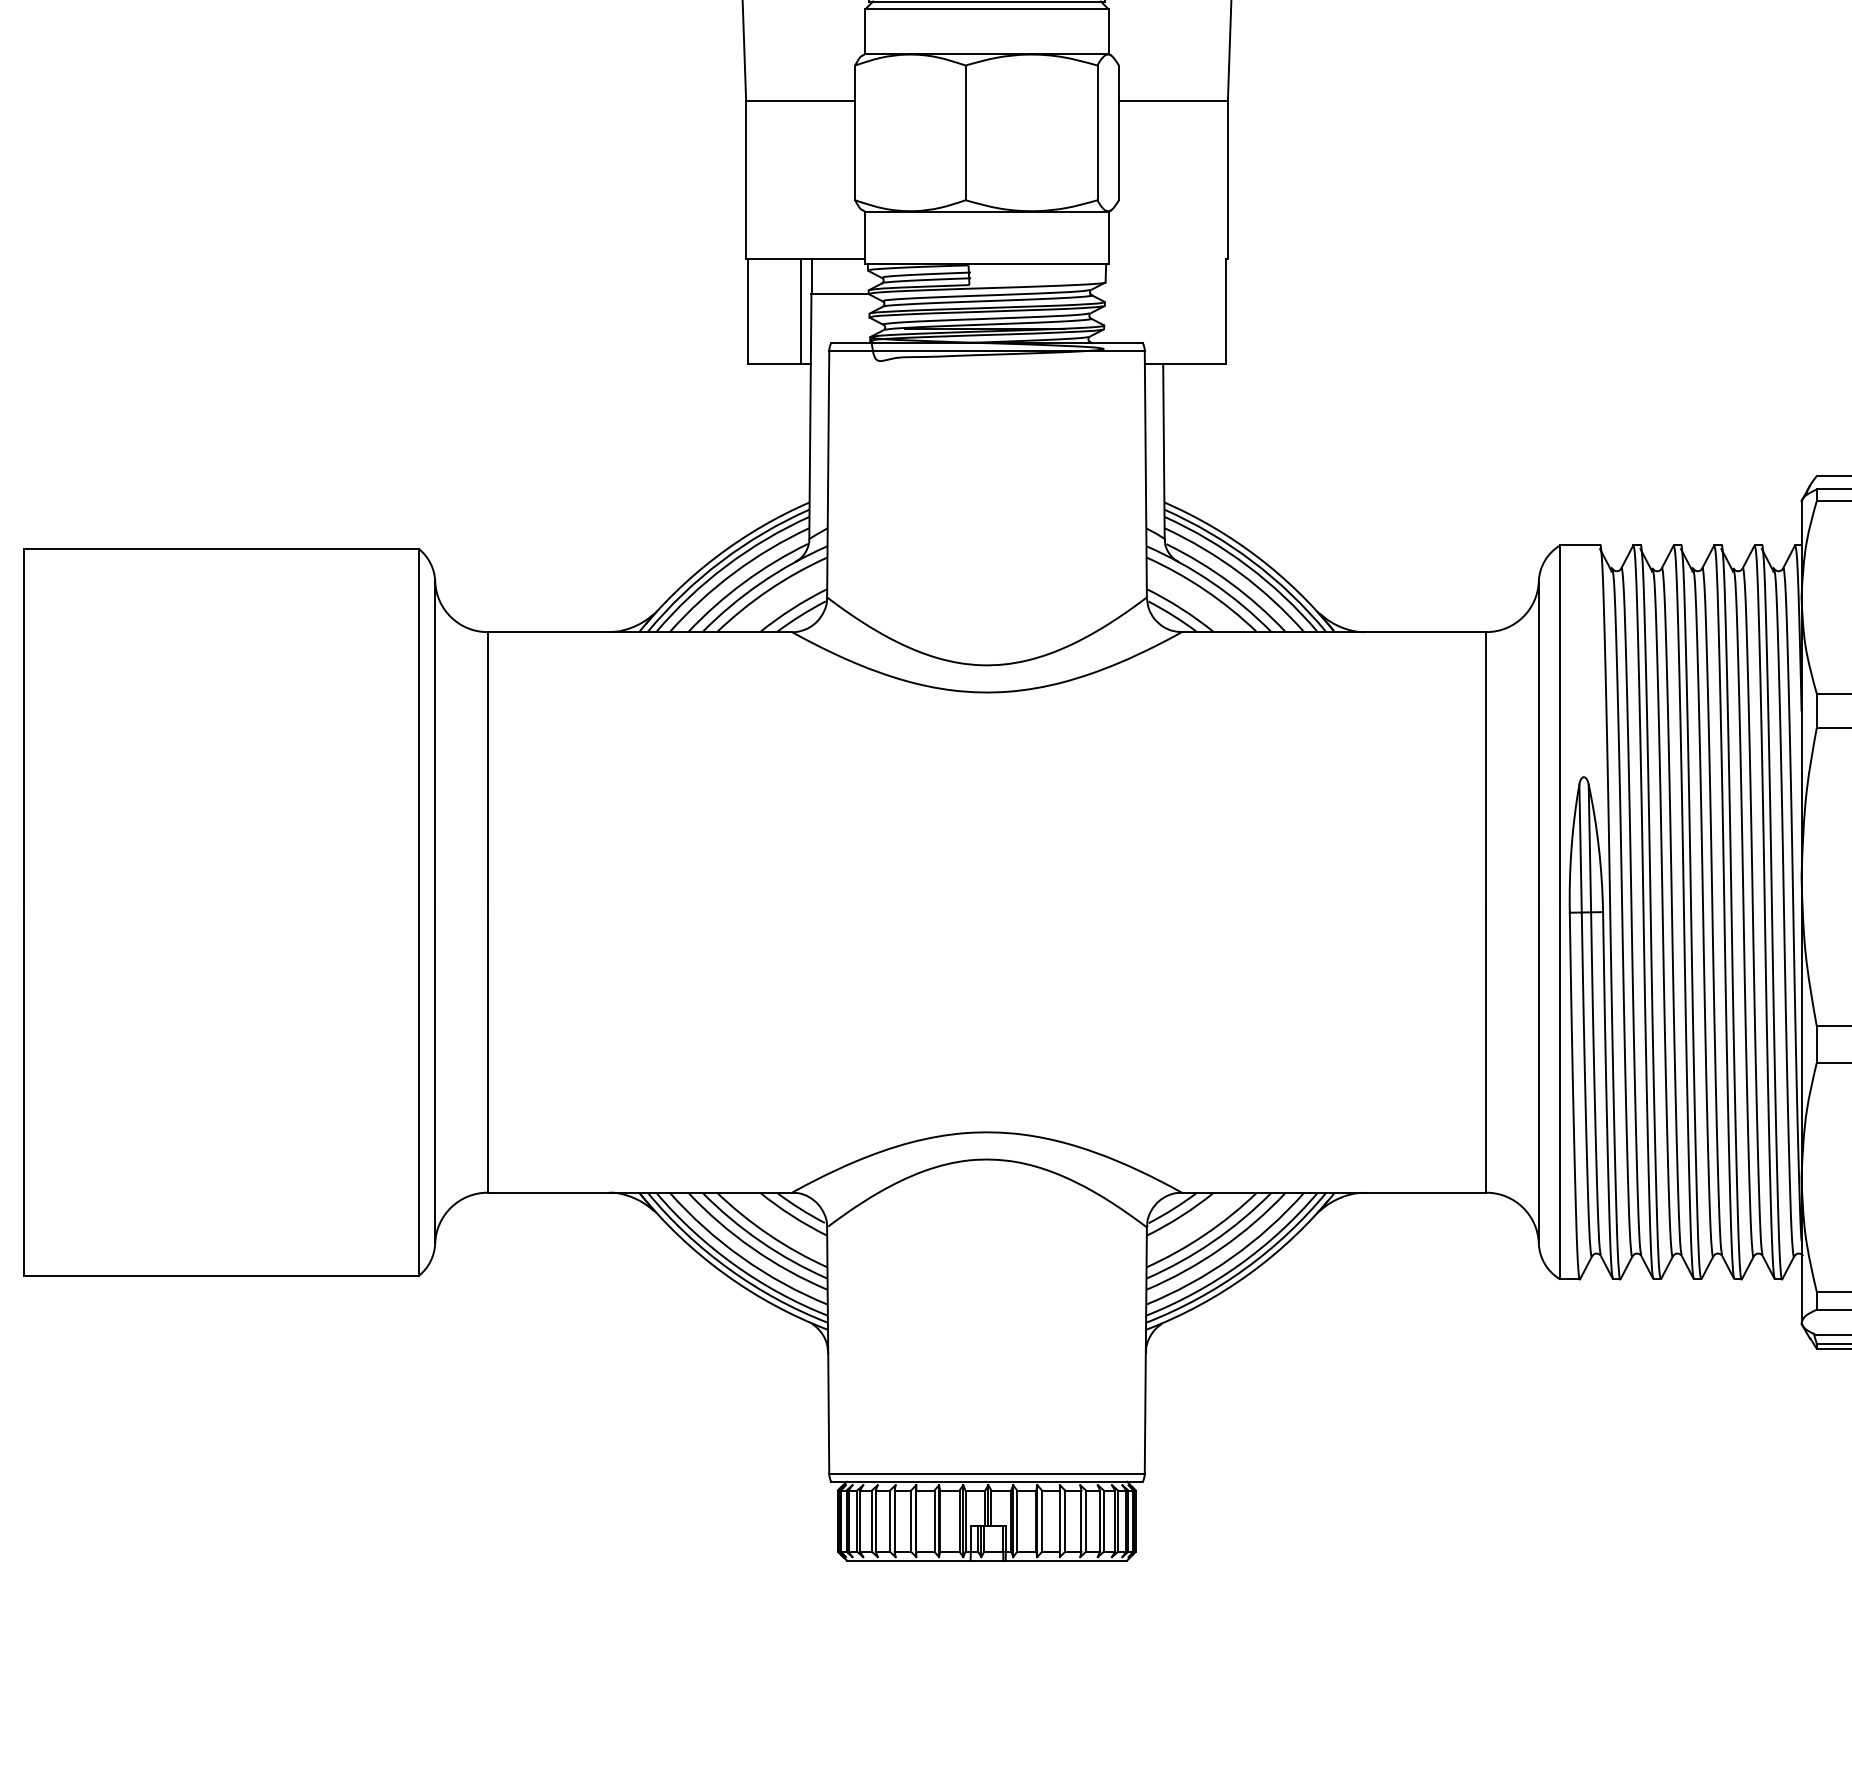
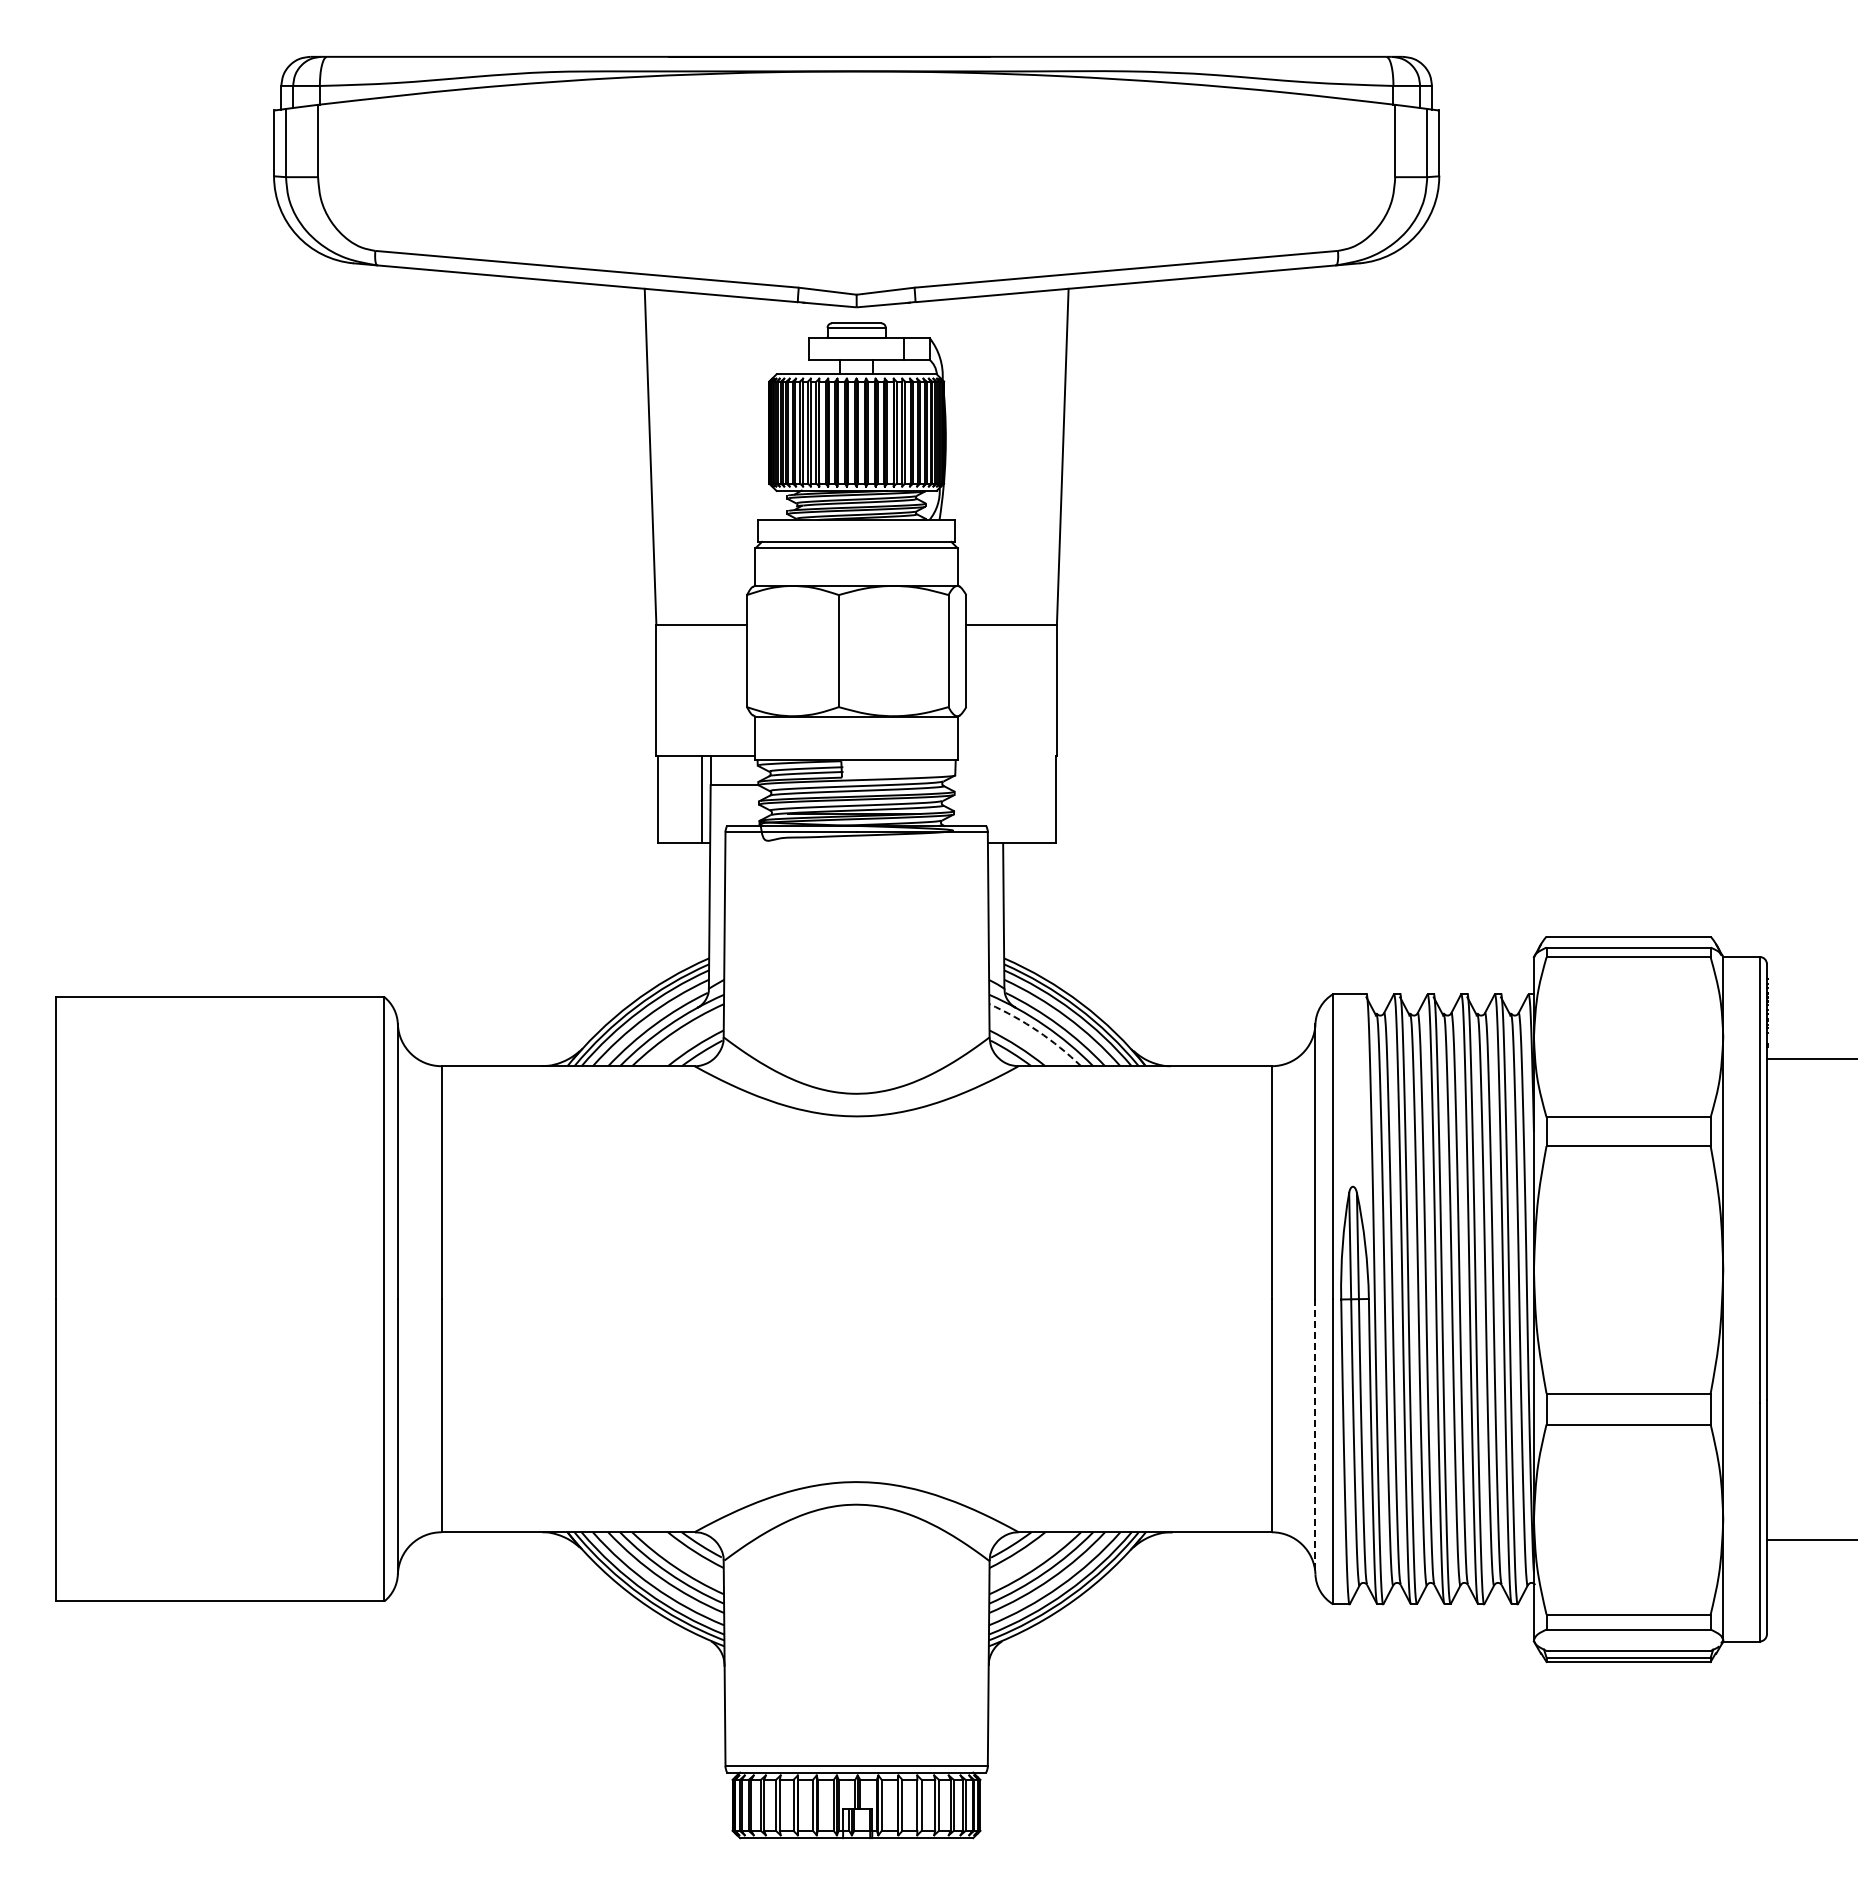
arc: (1204, 590) -> (1037, 1031), solid -> dashed
line: (1538, 1077) -> (1315, 1436), solid -> dashed

